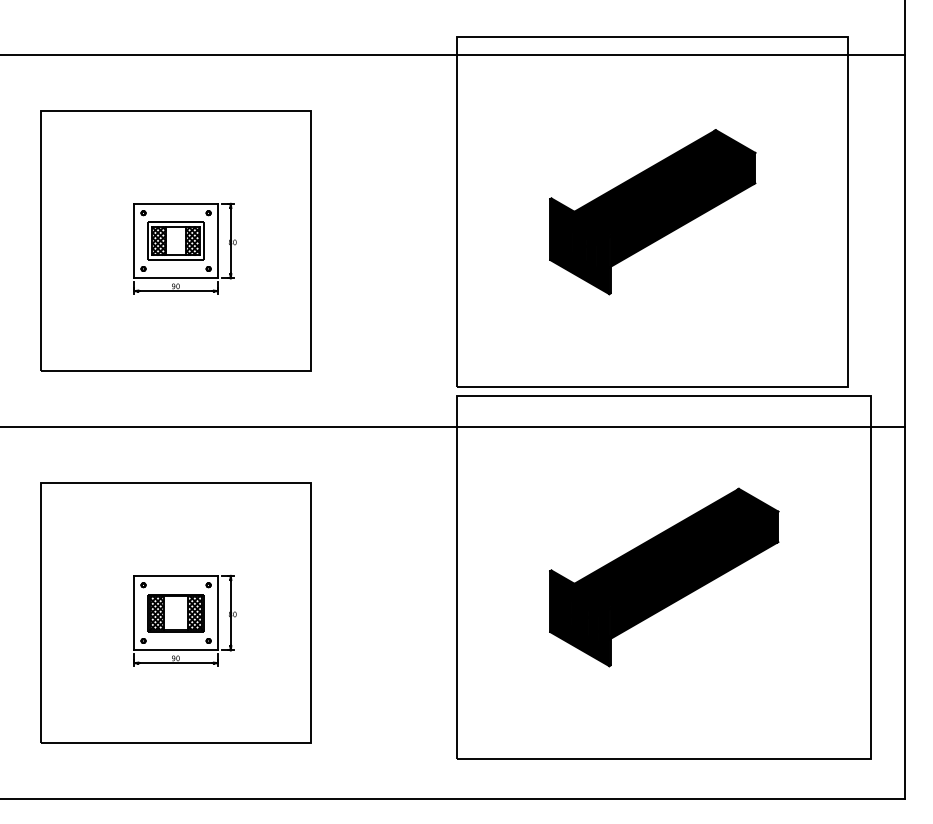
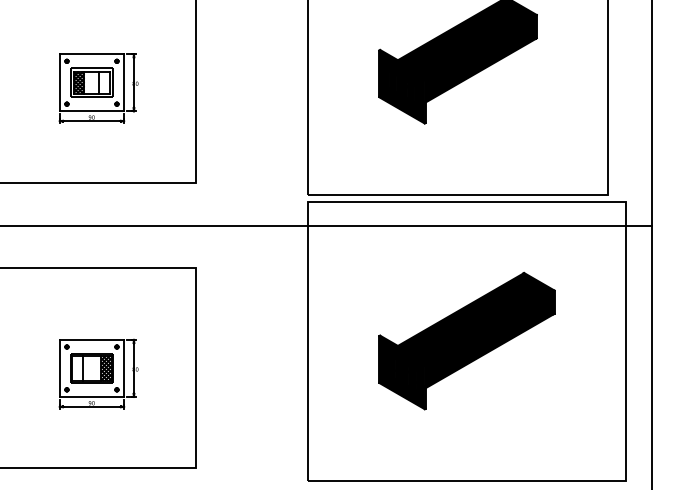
hatch: (192, 240) -> (104, 82), removed
hatch: (157, 612) -> (77, 367), removed

